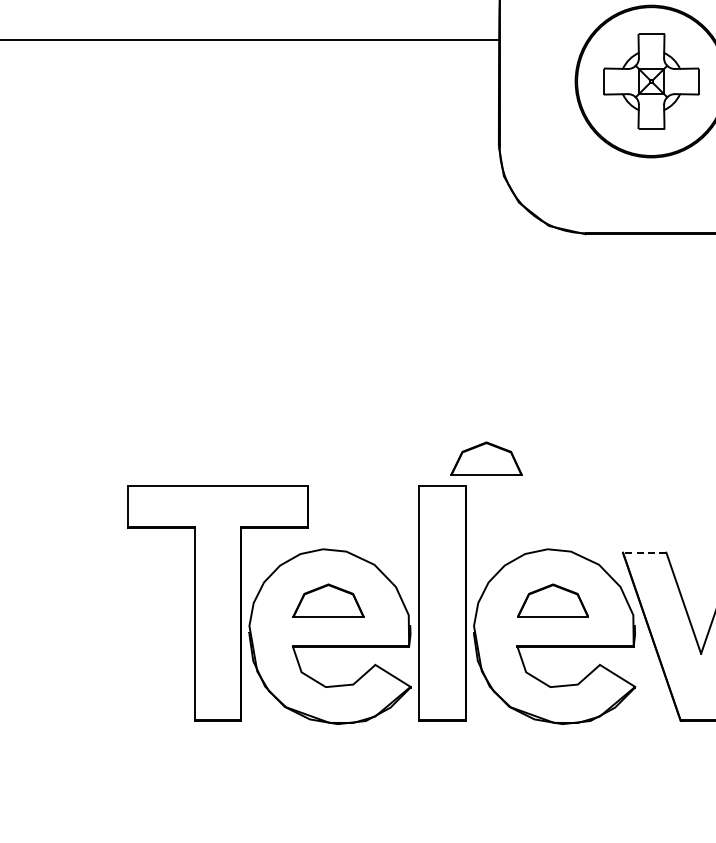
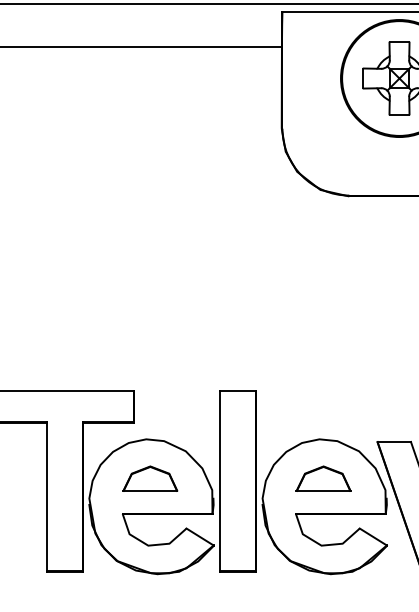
part: (486, 458) -> (272, 369), removed
line: (644, 552) -> (394, 441), dashed -> solid

